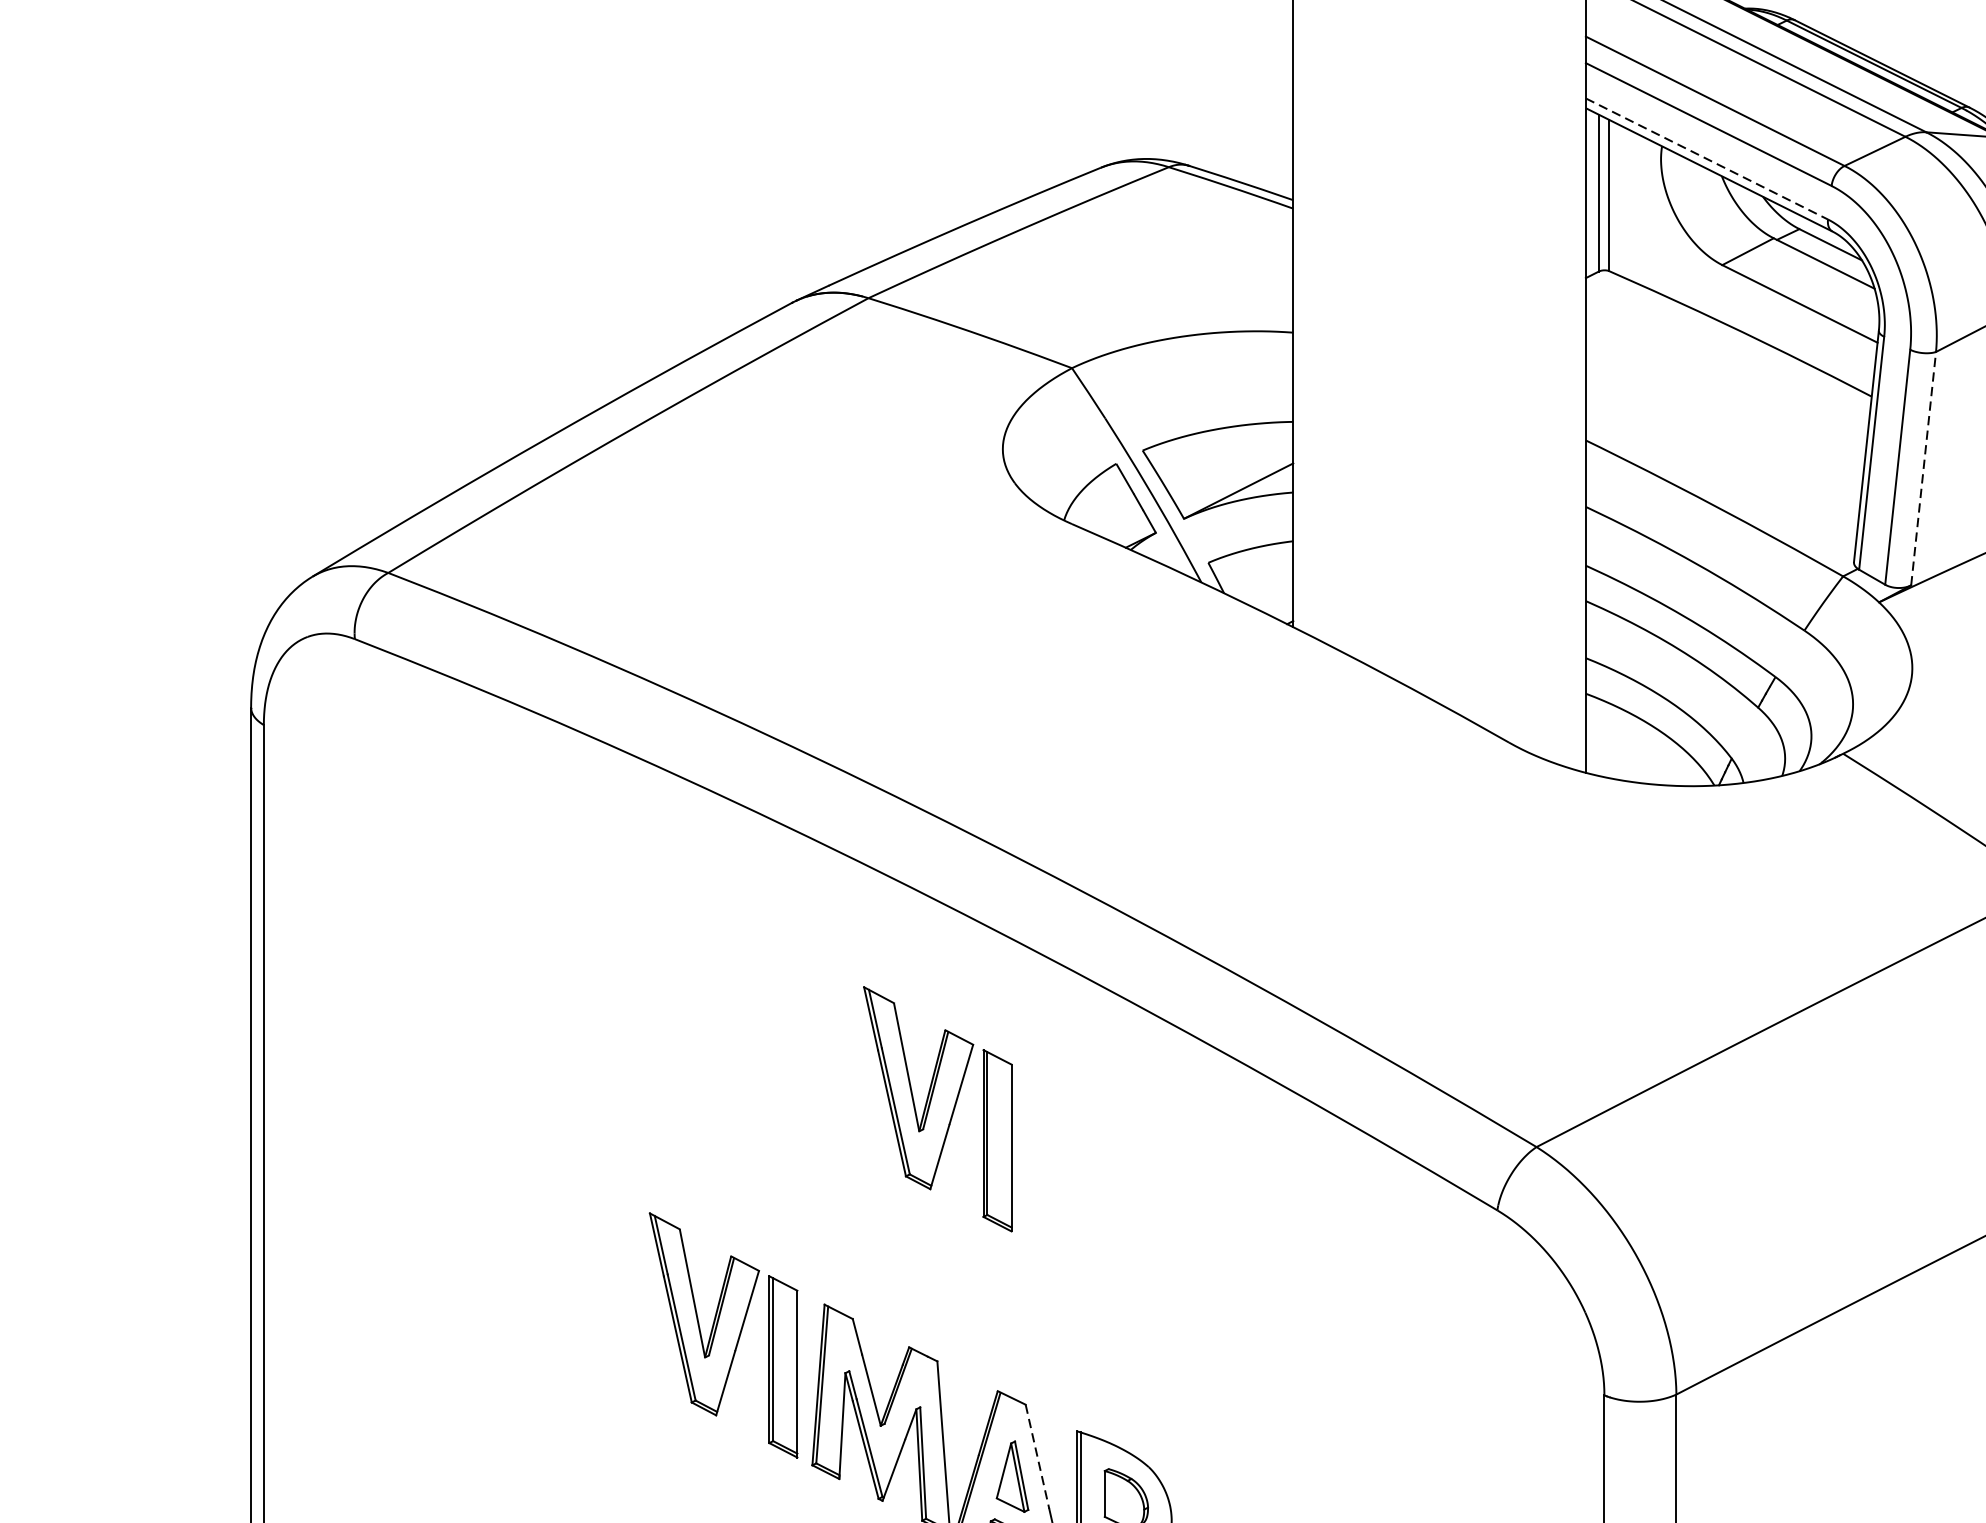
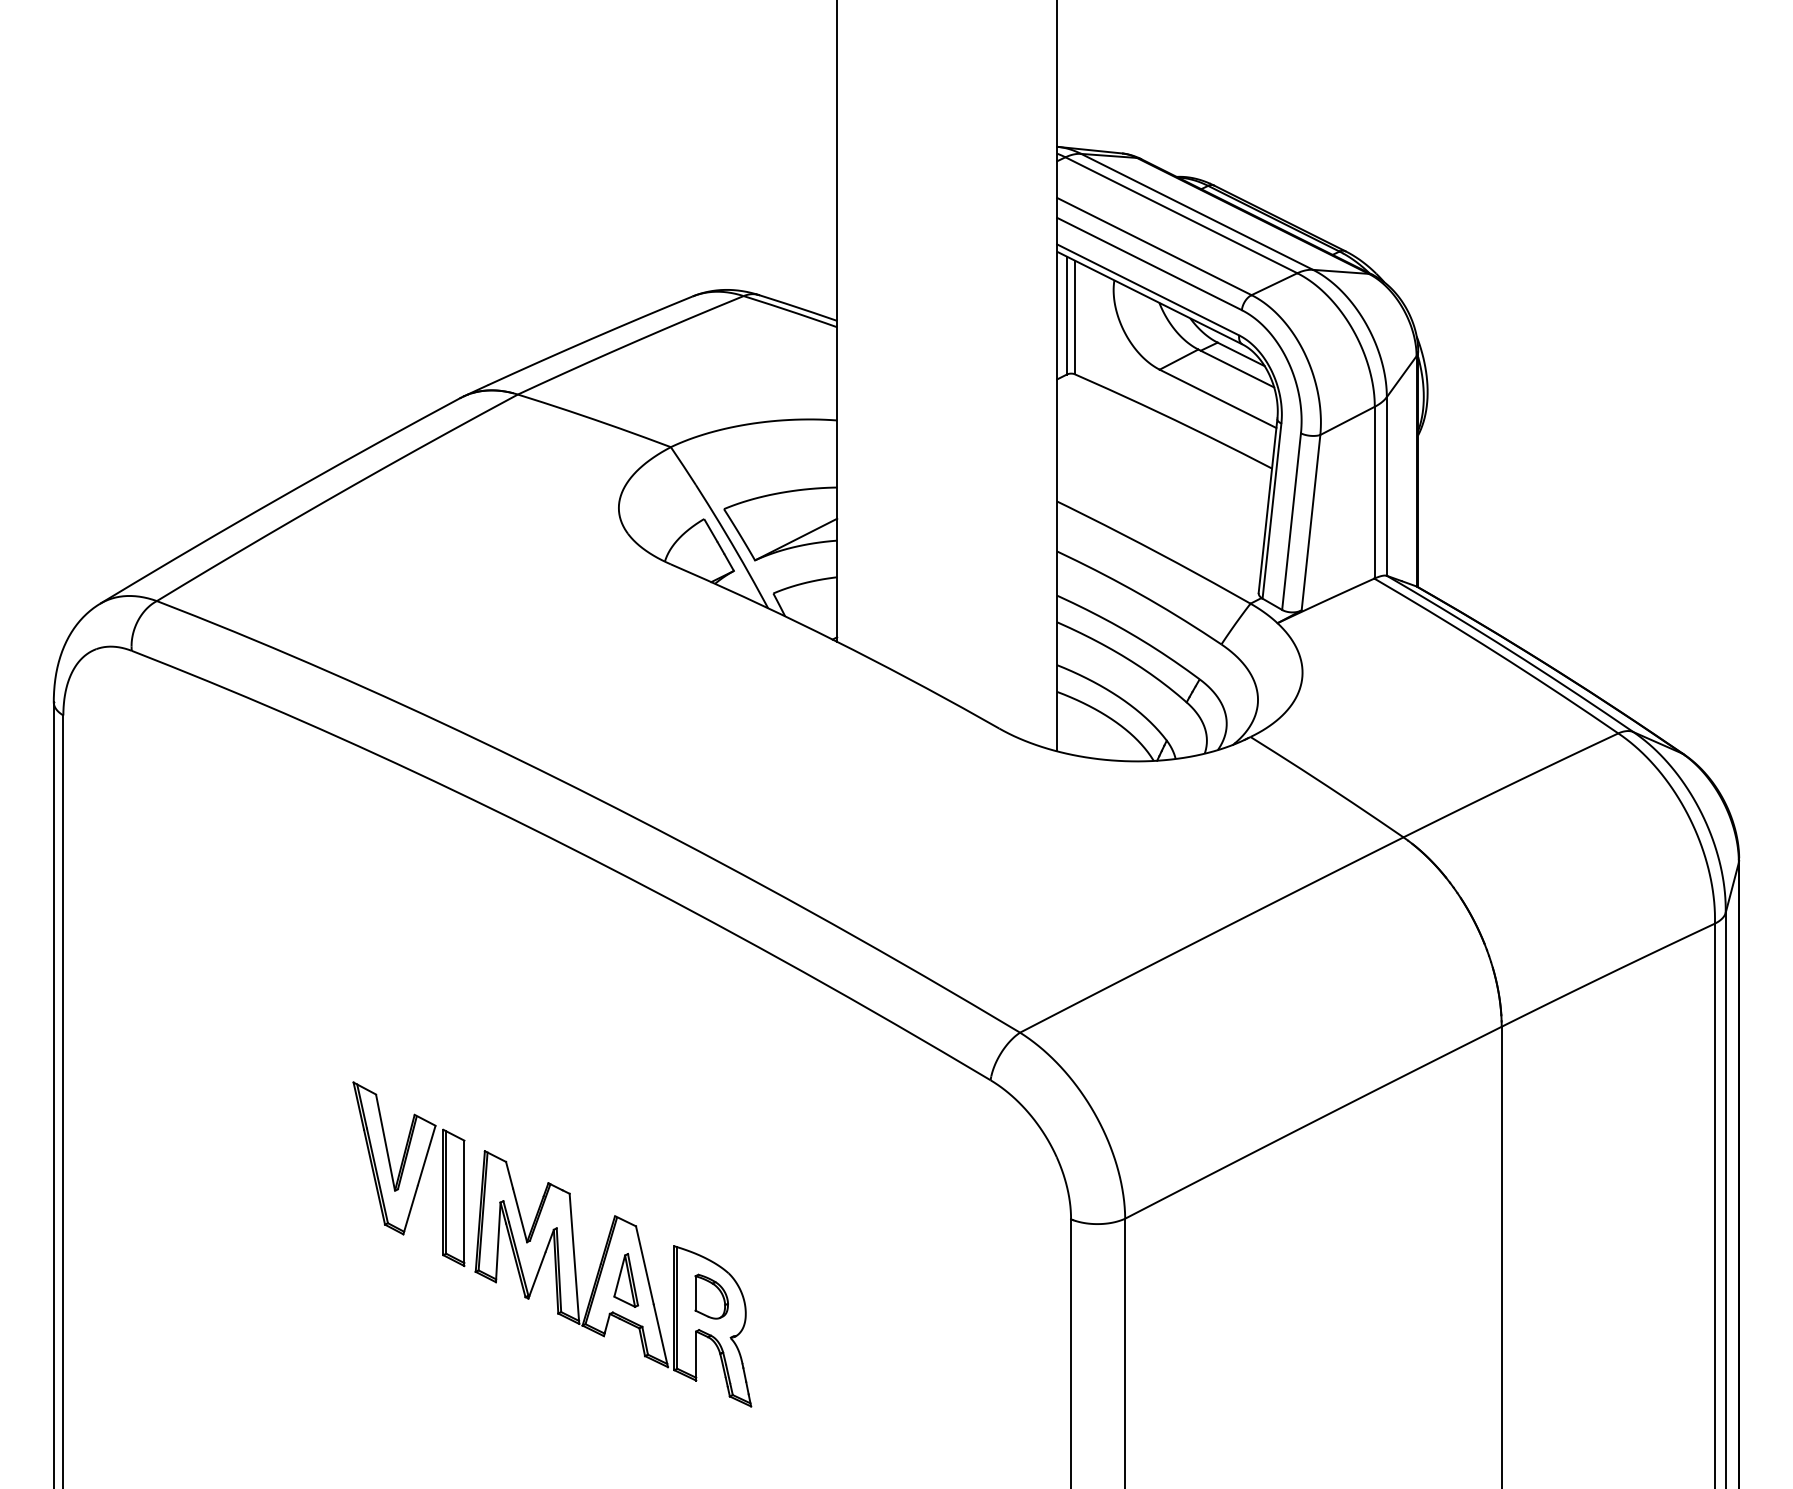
line: (1707, 158) -> (1148, 289), dashed -> solid
line: (1924, 468) -> (1311, 522), dashed -> solid
part: (937, 1109) -> (569, 1004), removed
line: (1038, 1456) -> (645, 1265), dashed -> solid

